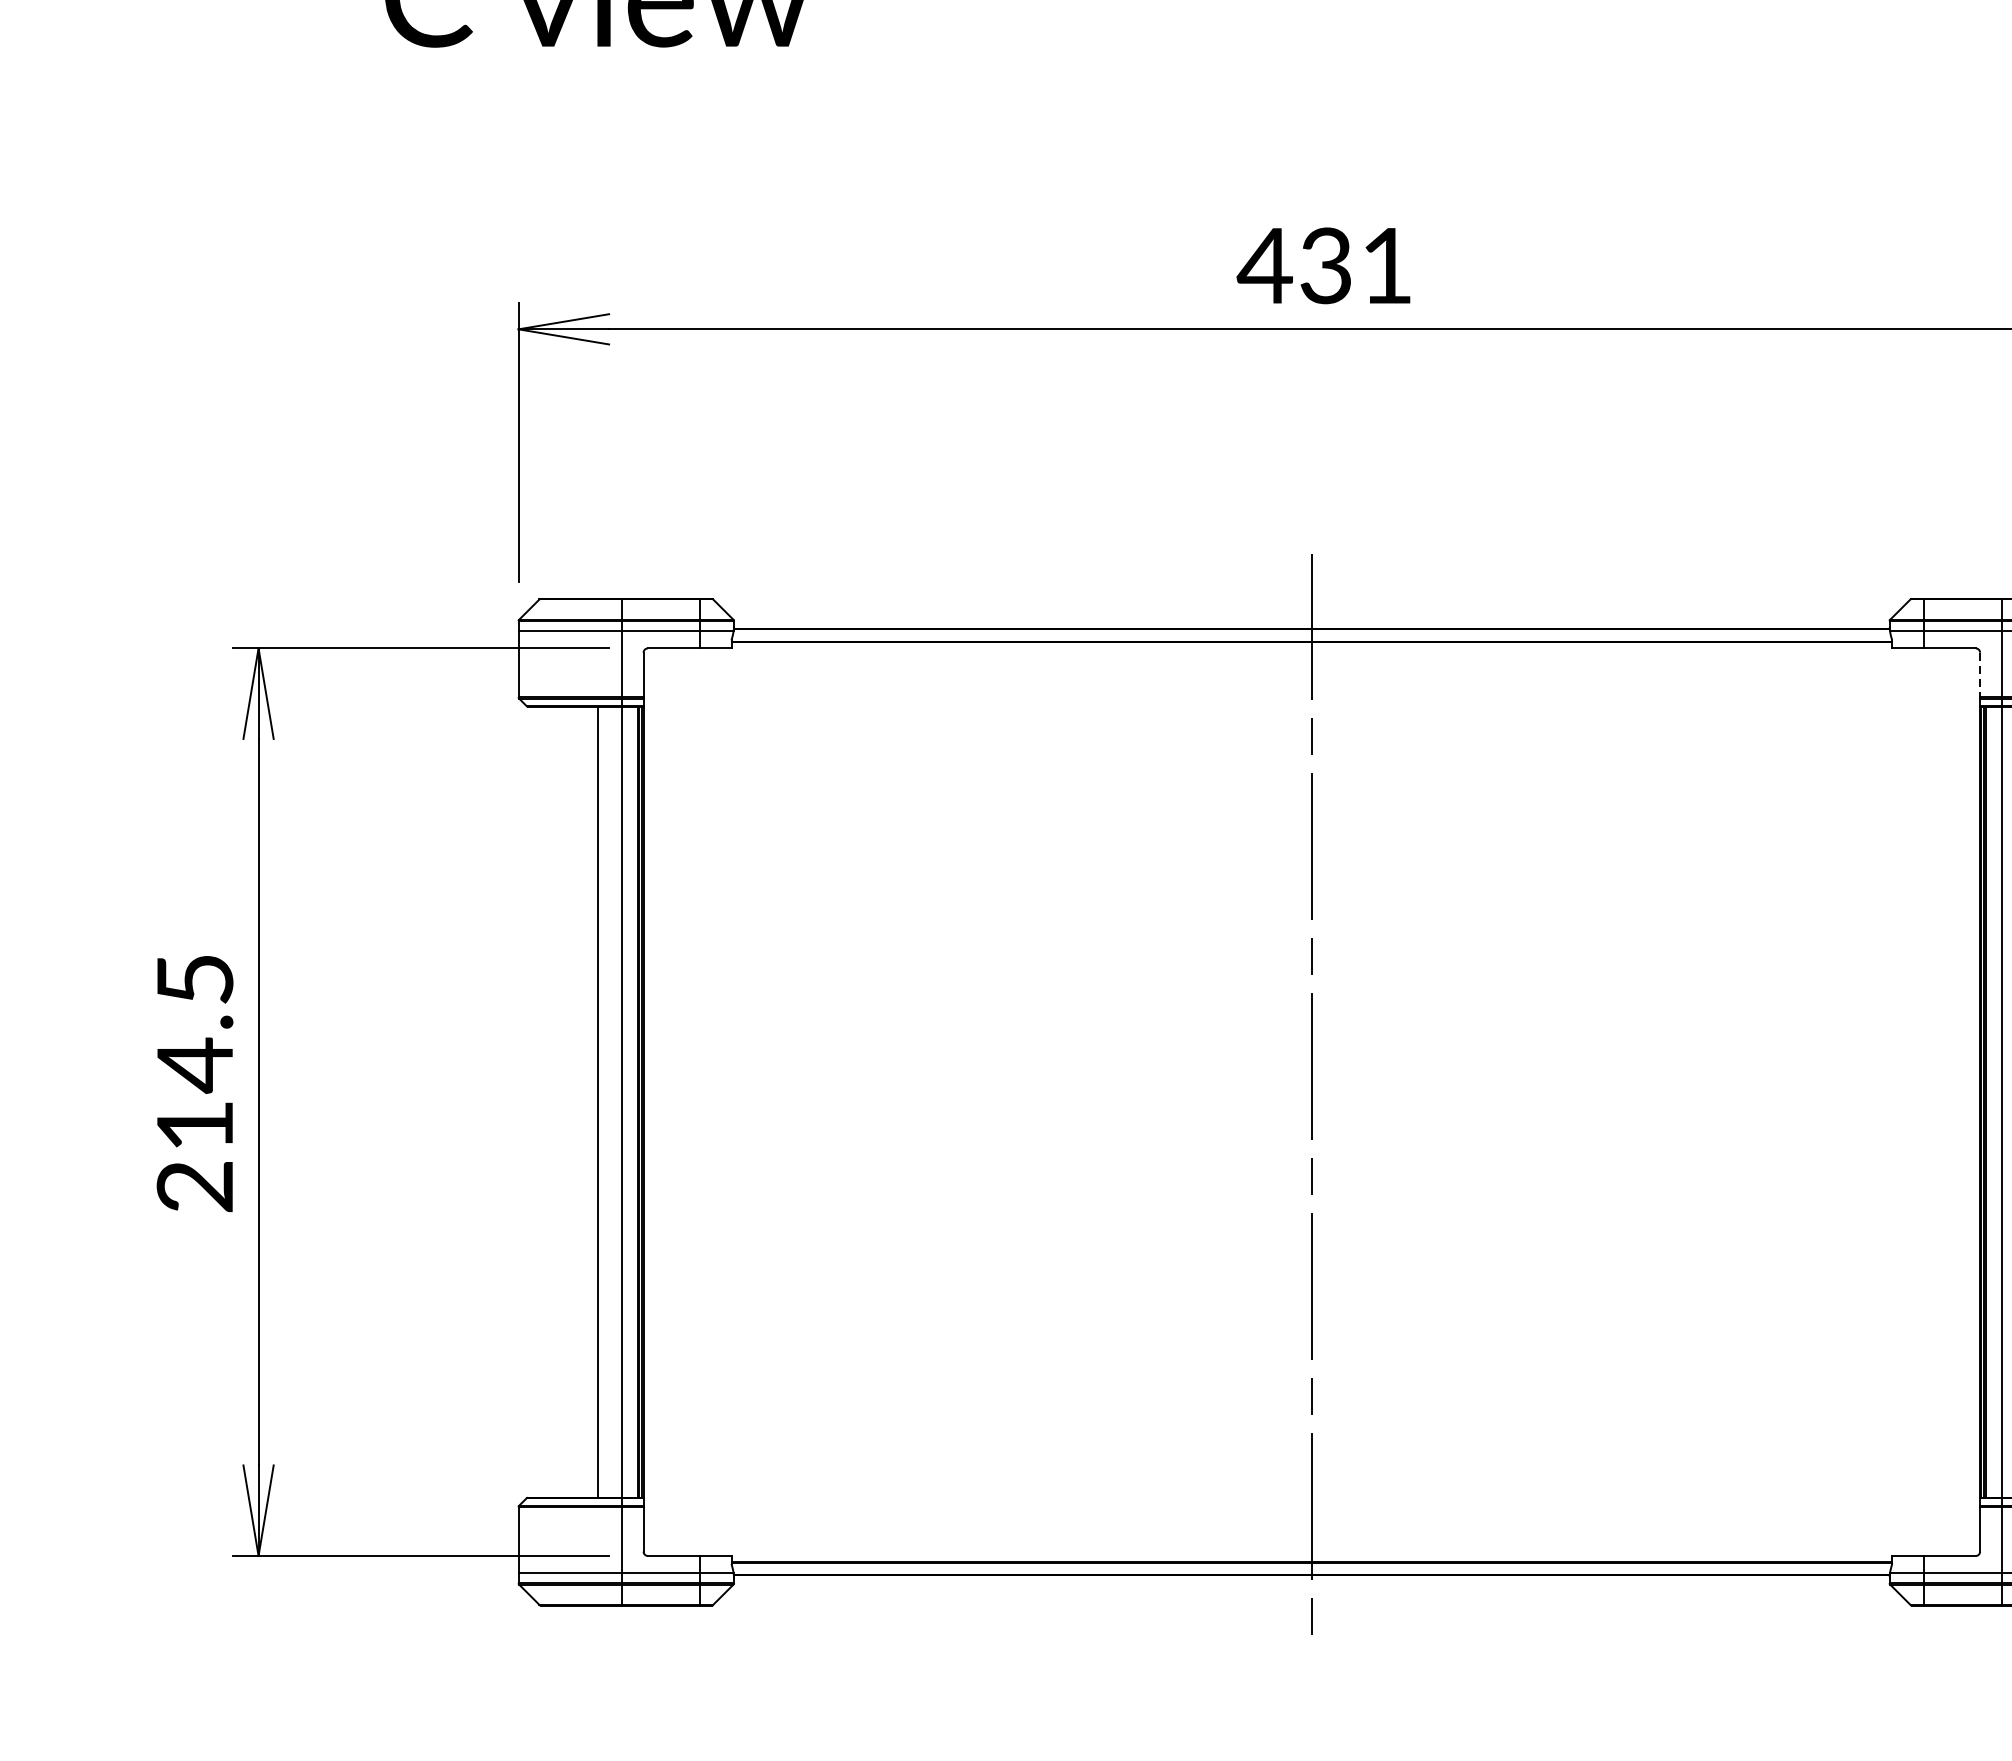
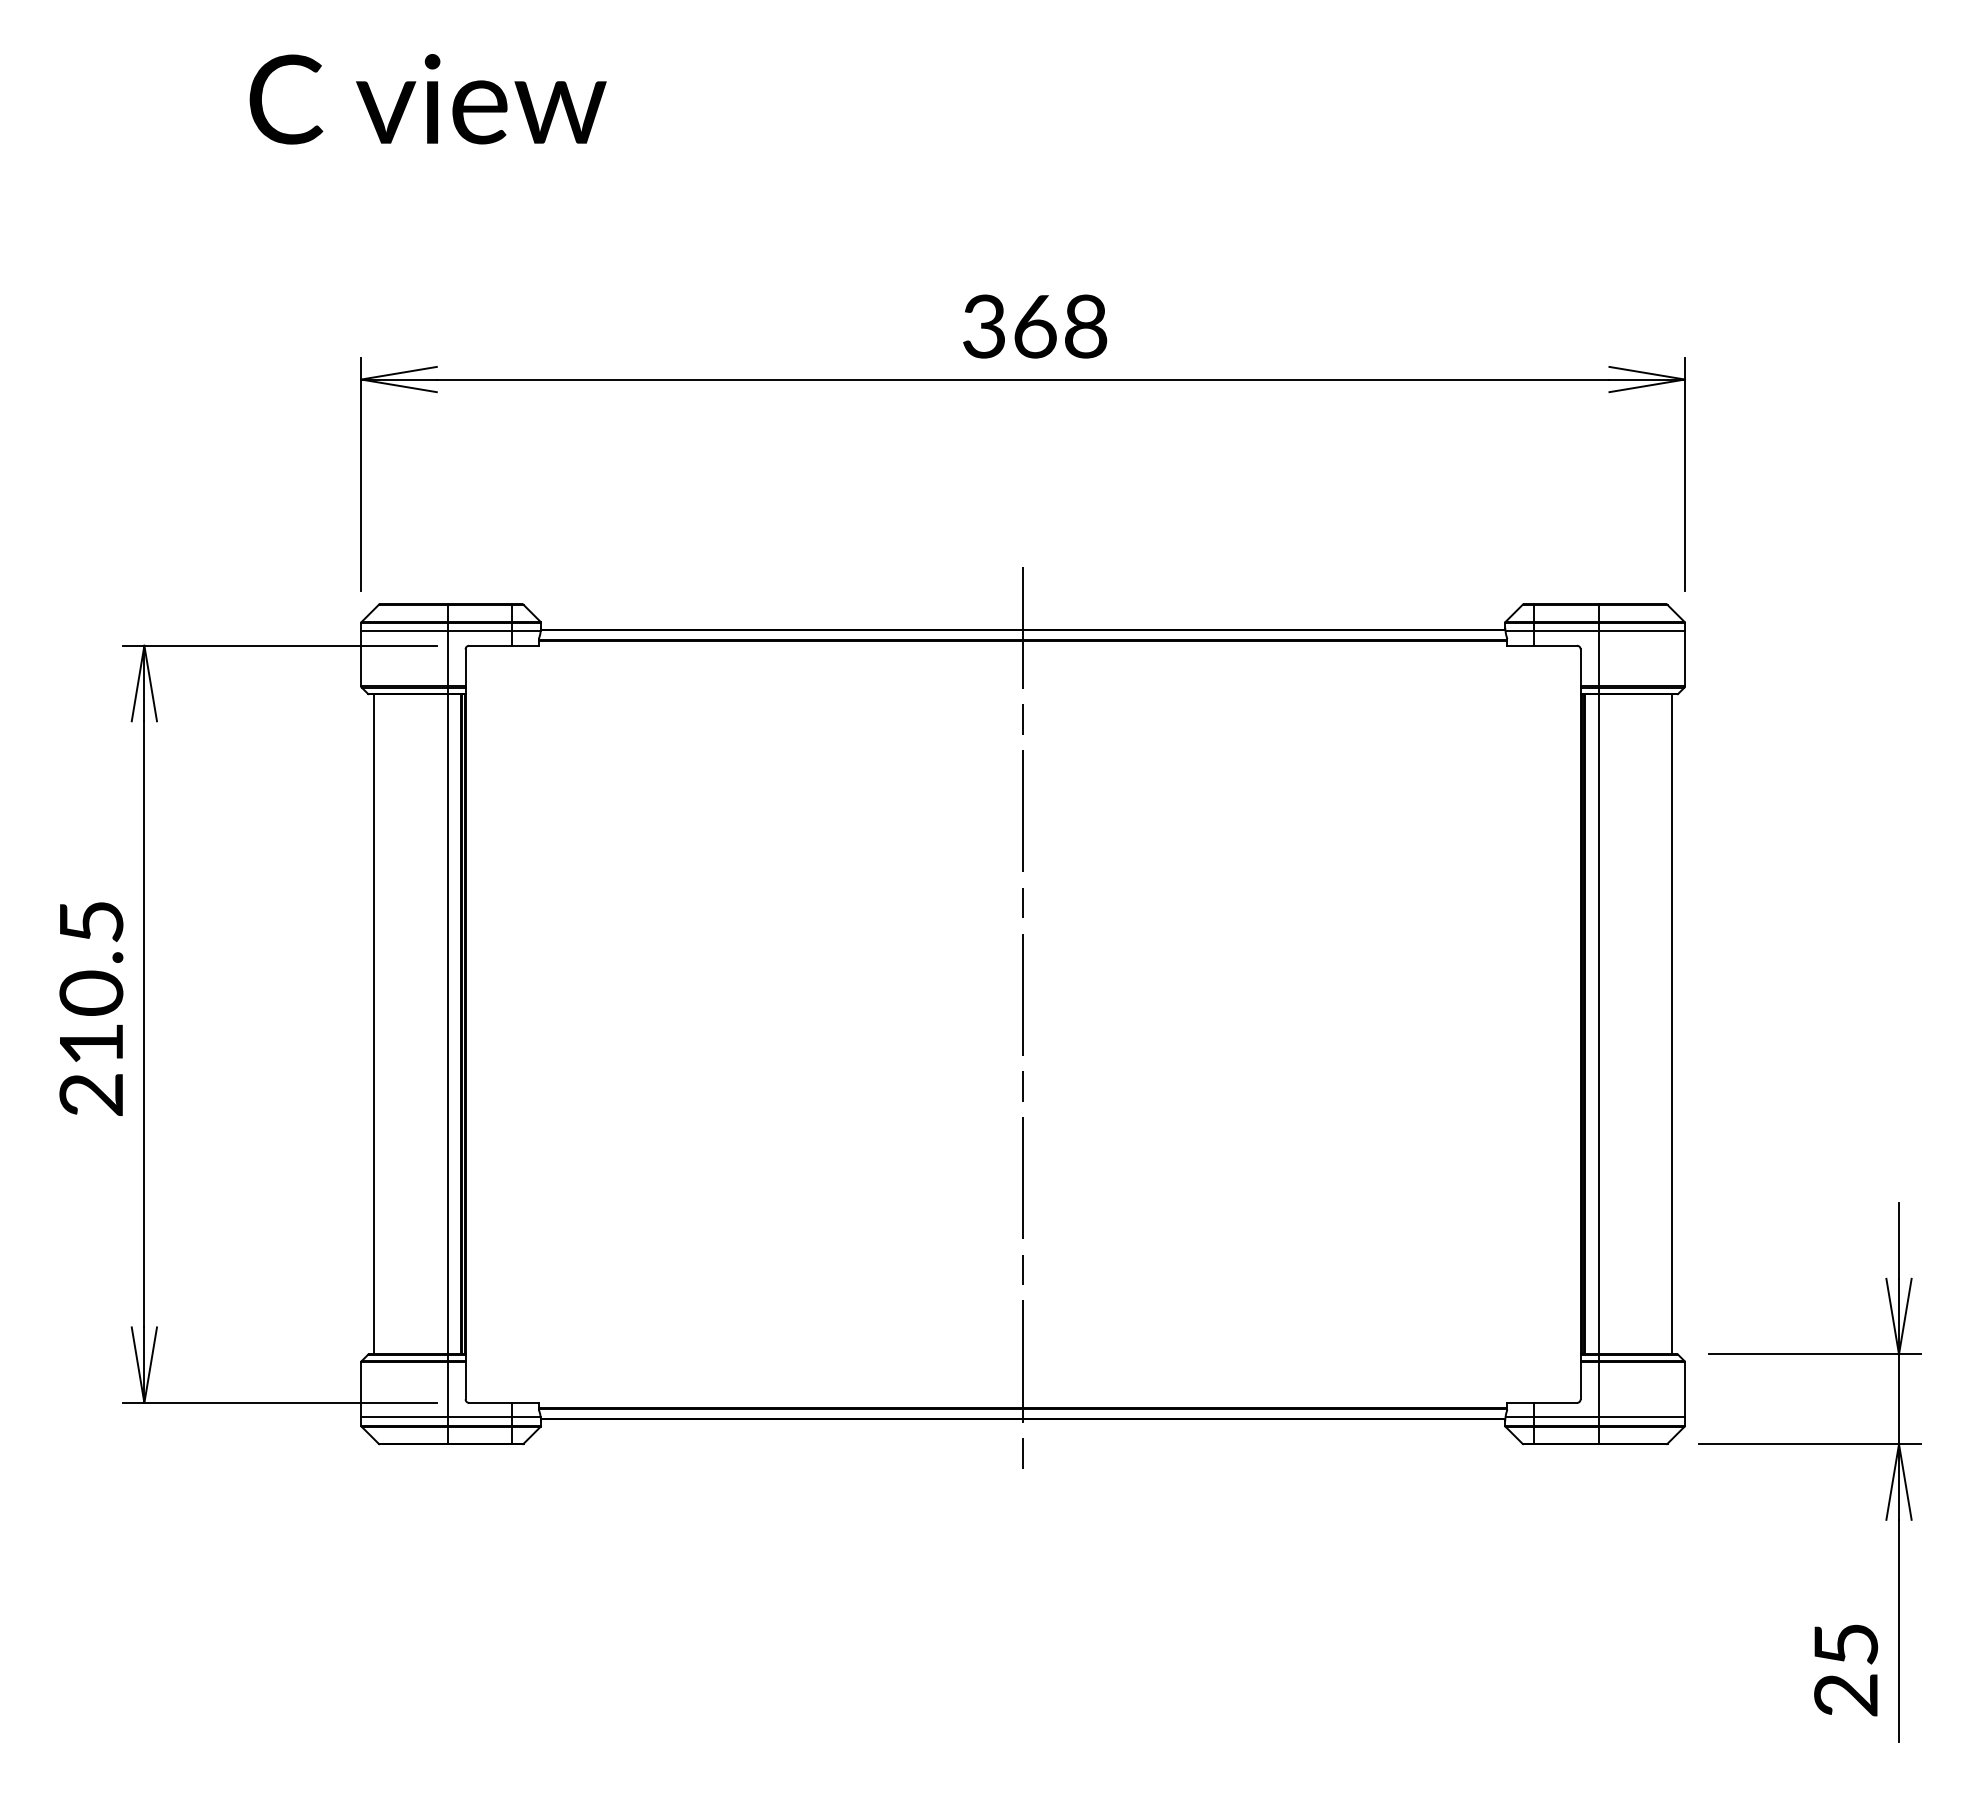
text: (1324, 265) -> (1033, 326), 431 -> 368
line: (1979, 674) -> (1580, 667), dashed -> solid
text: (195, 1065) -> (91, 993), 214.5 -> 210.5
line: (597, 1102) -> (373, 1024), moved

